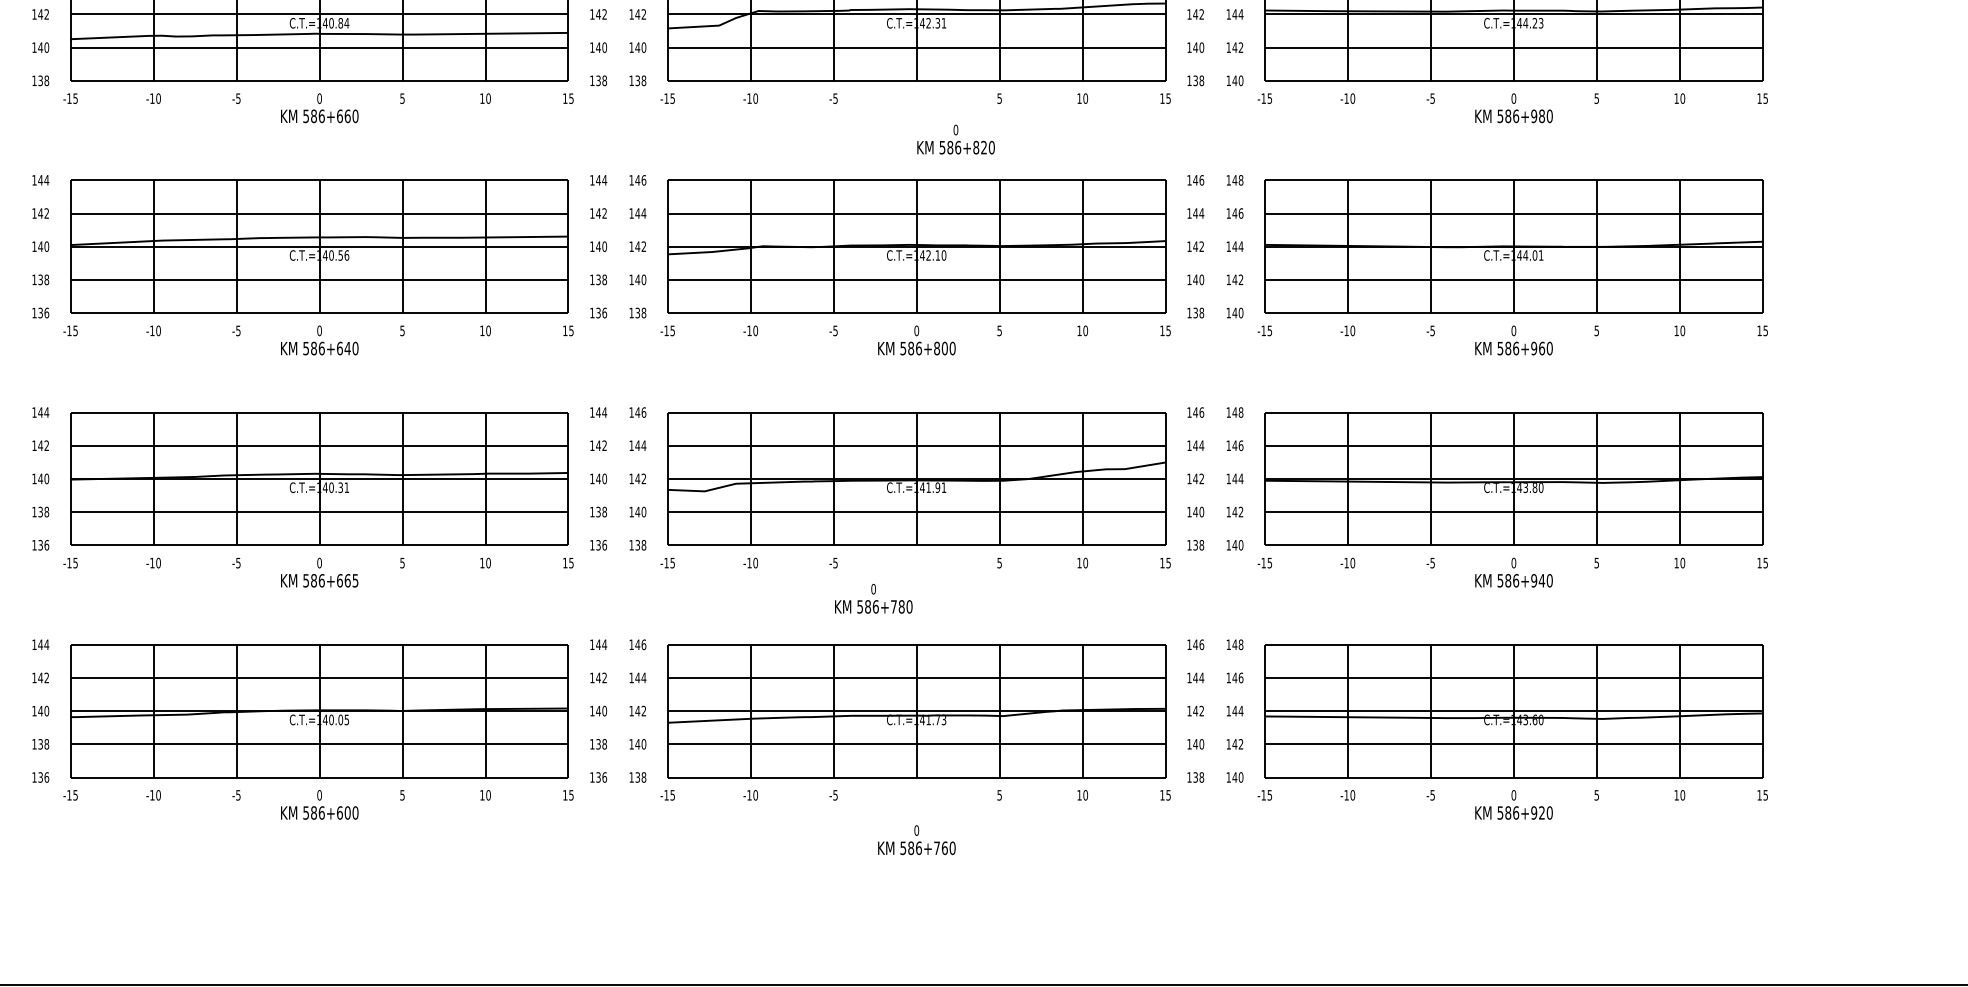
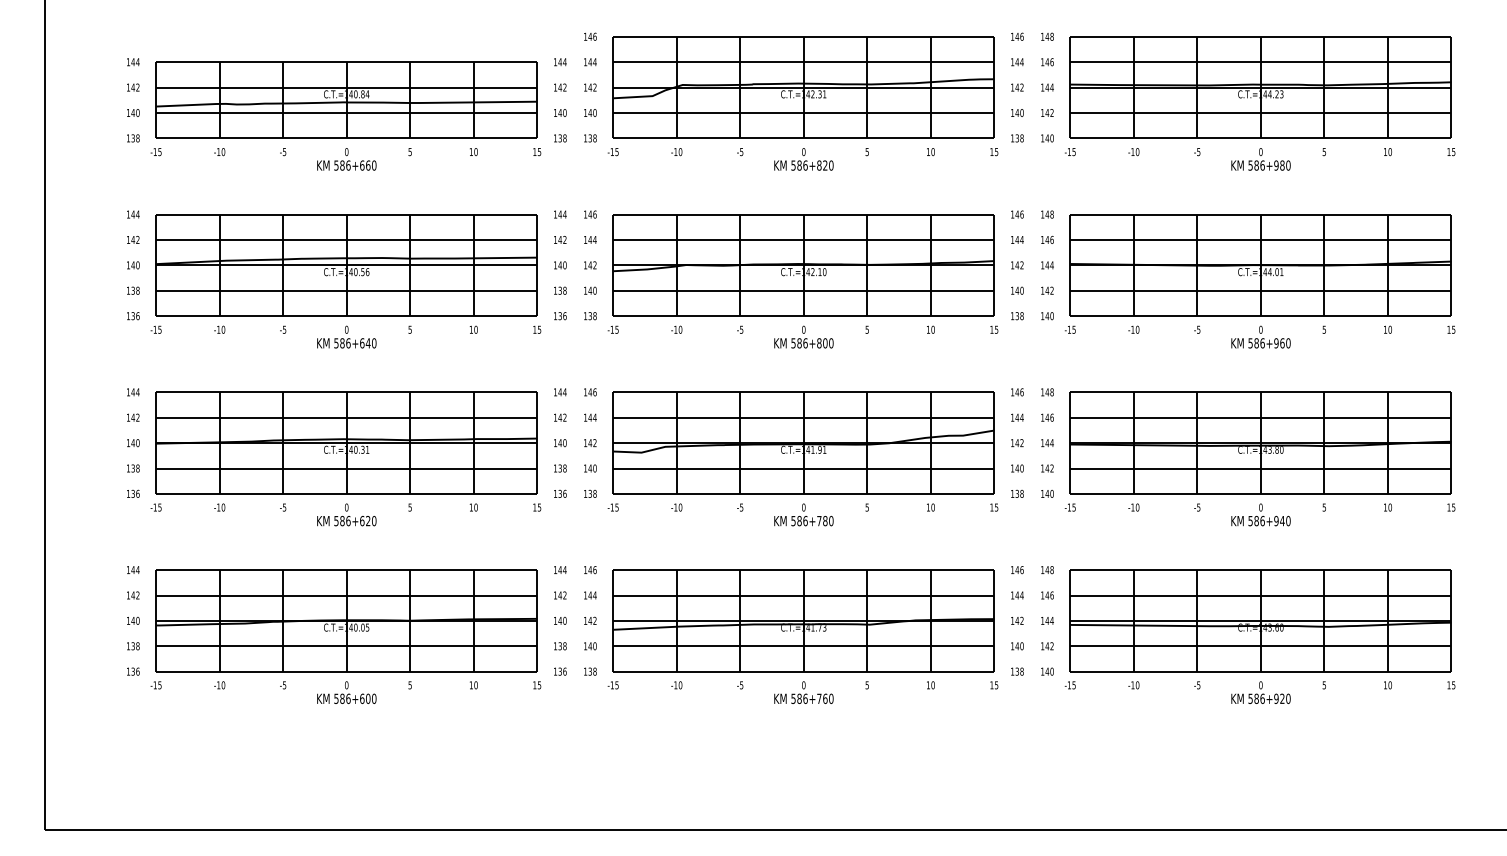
text: (955, 139) -> (803, 159), moved
text: (351, 579) -> (371, 520), 586+665 -> 586+620
text: (873, 598) -> (803, 514), moved
text: (916, 839) -> (803, 692), moved

